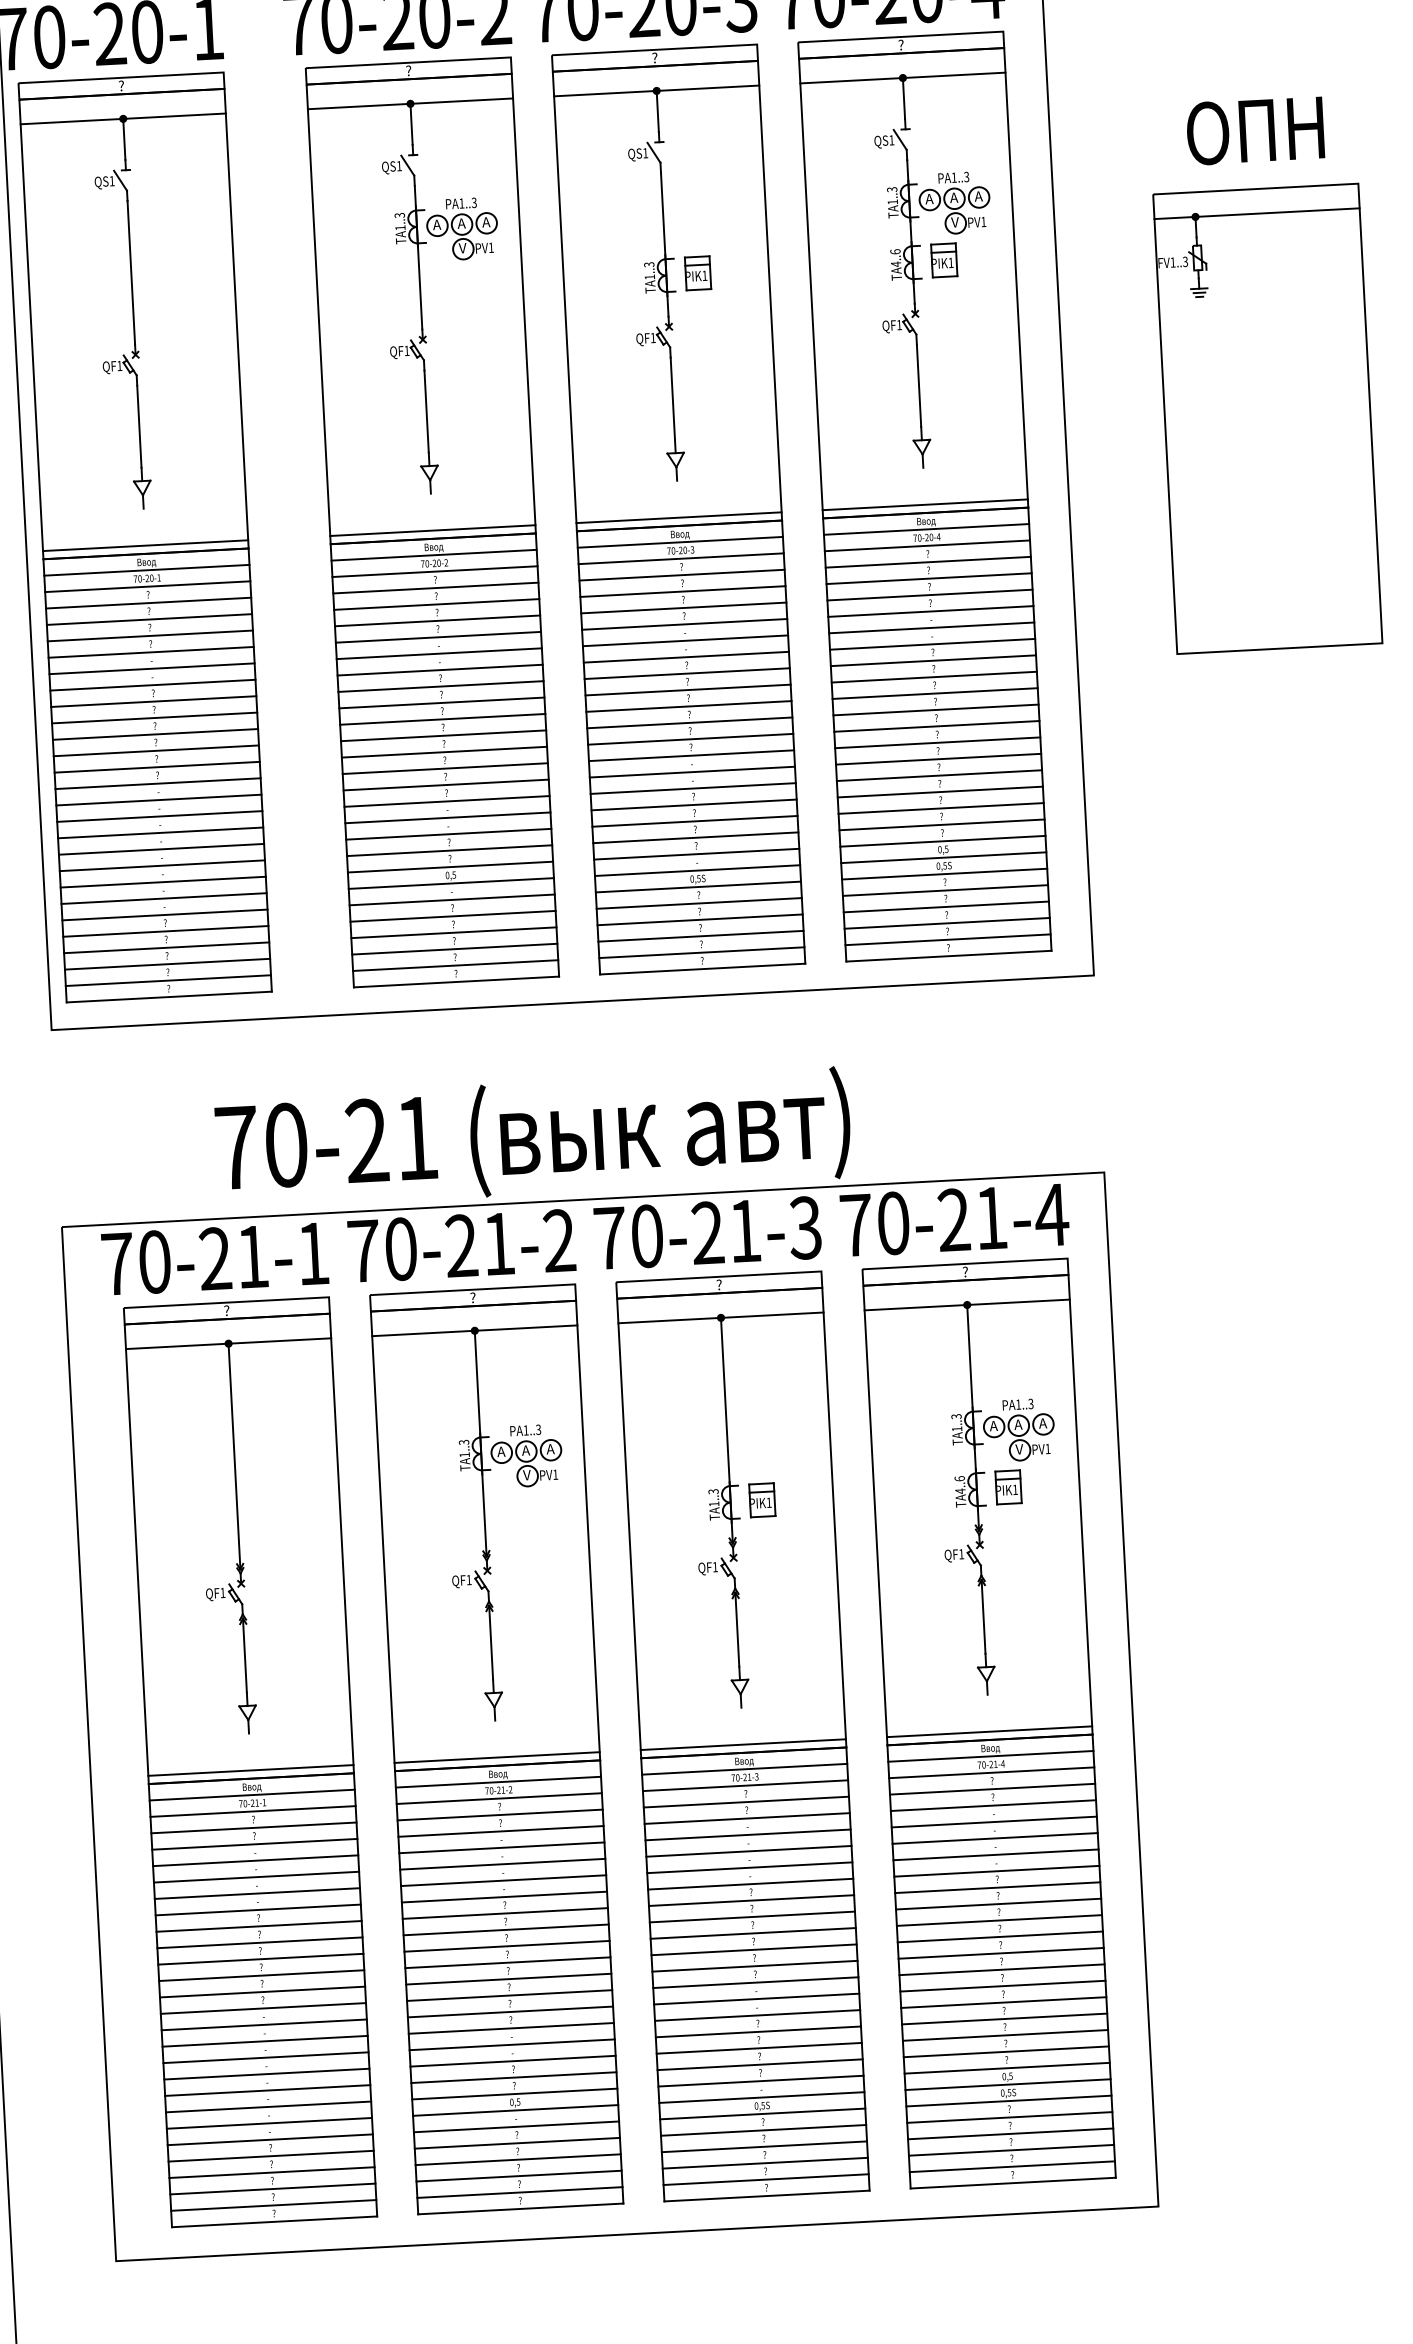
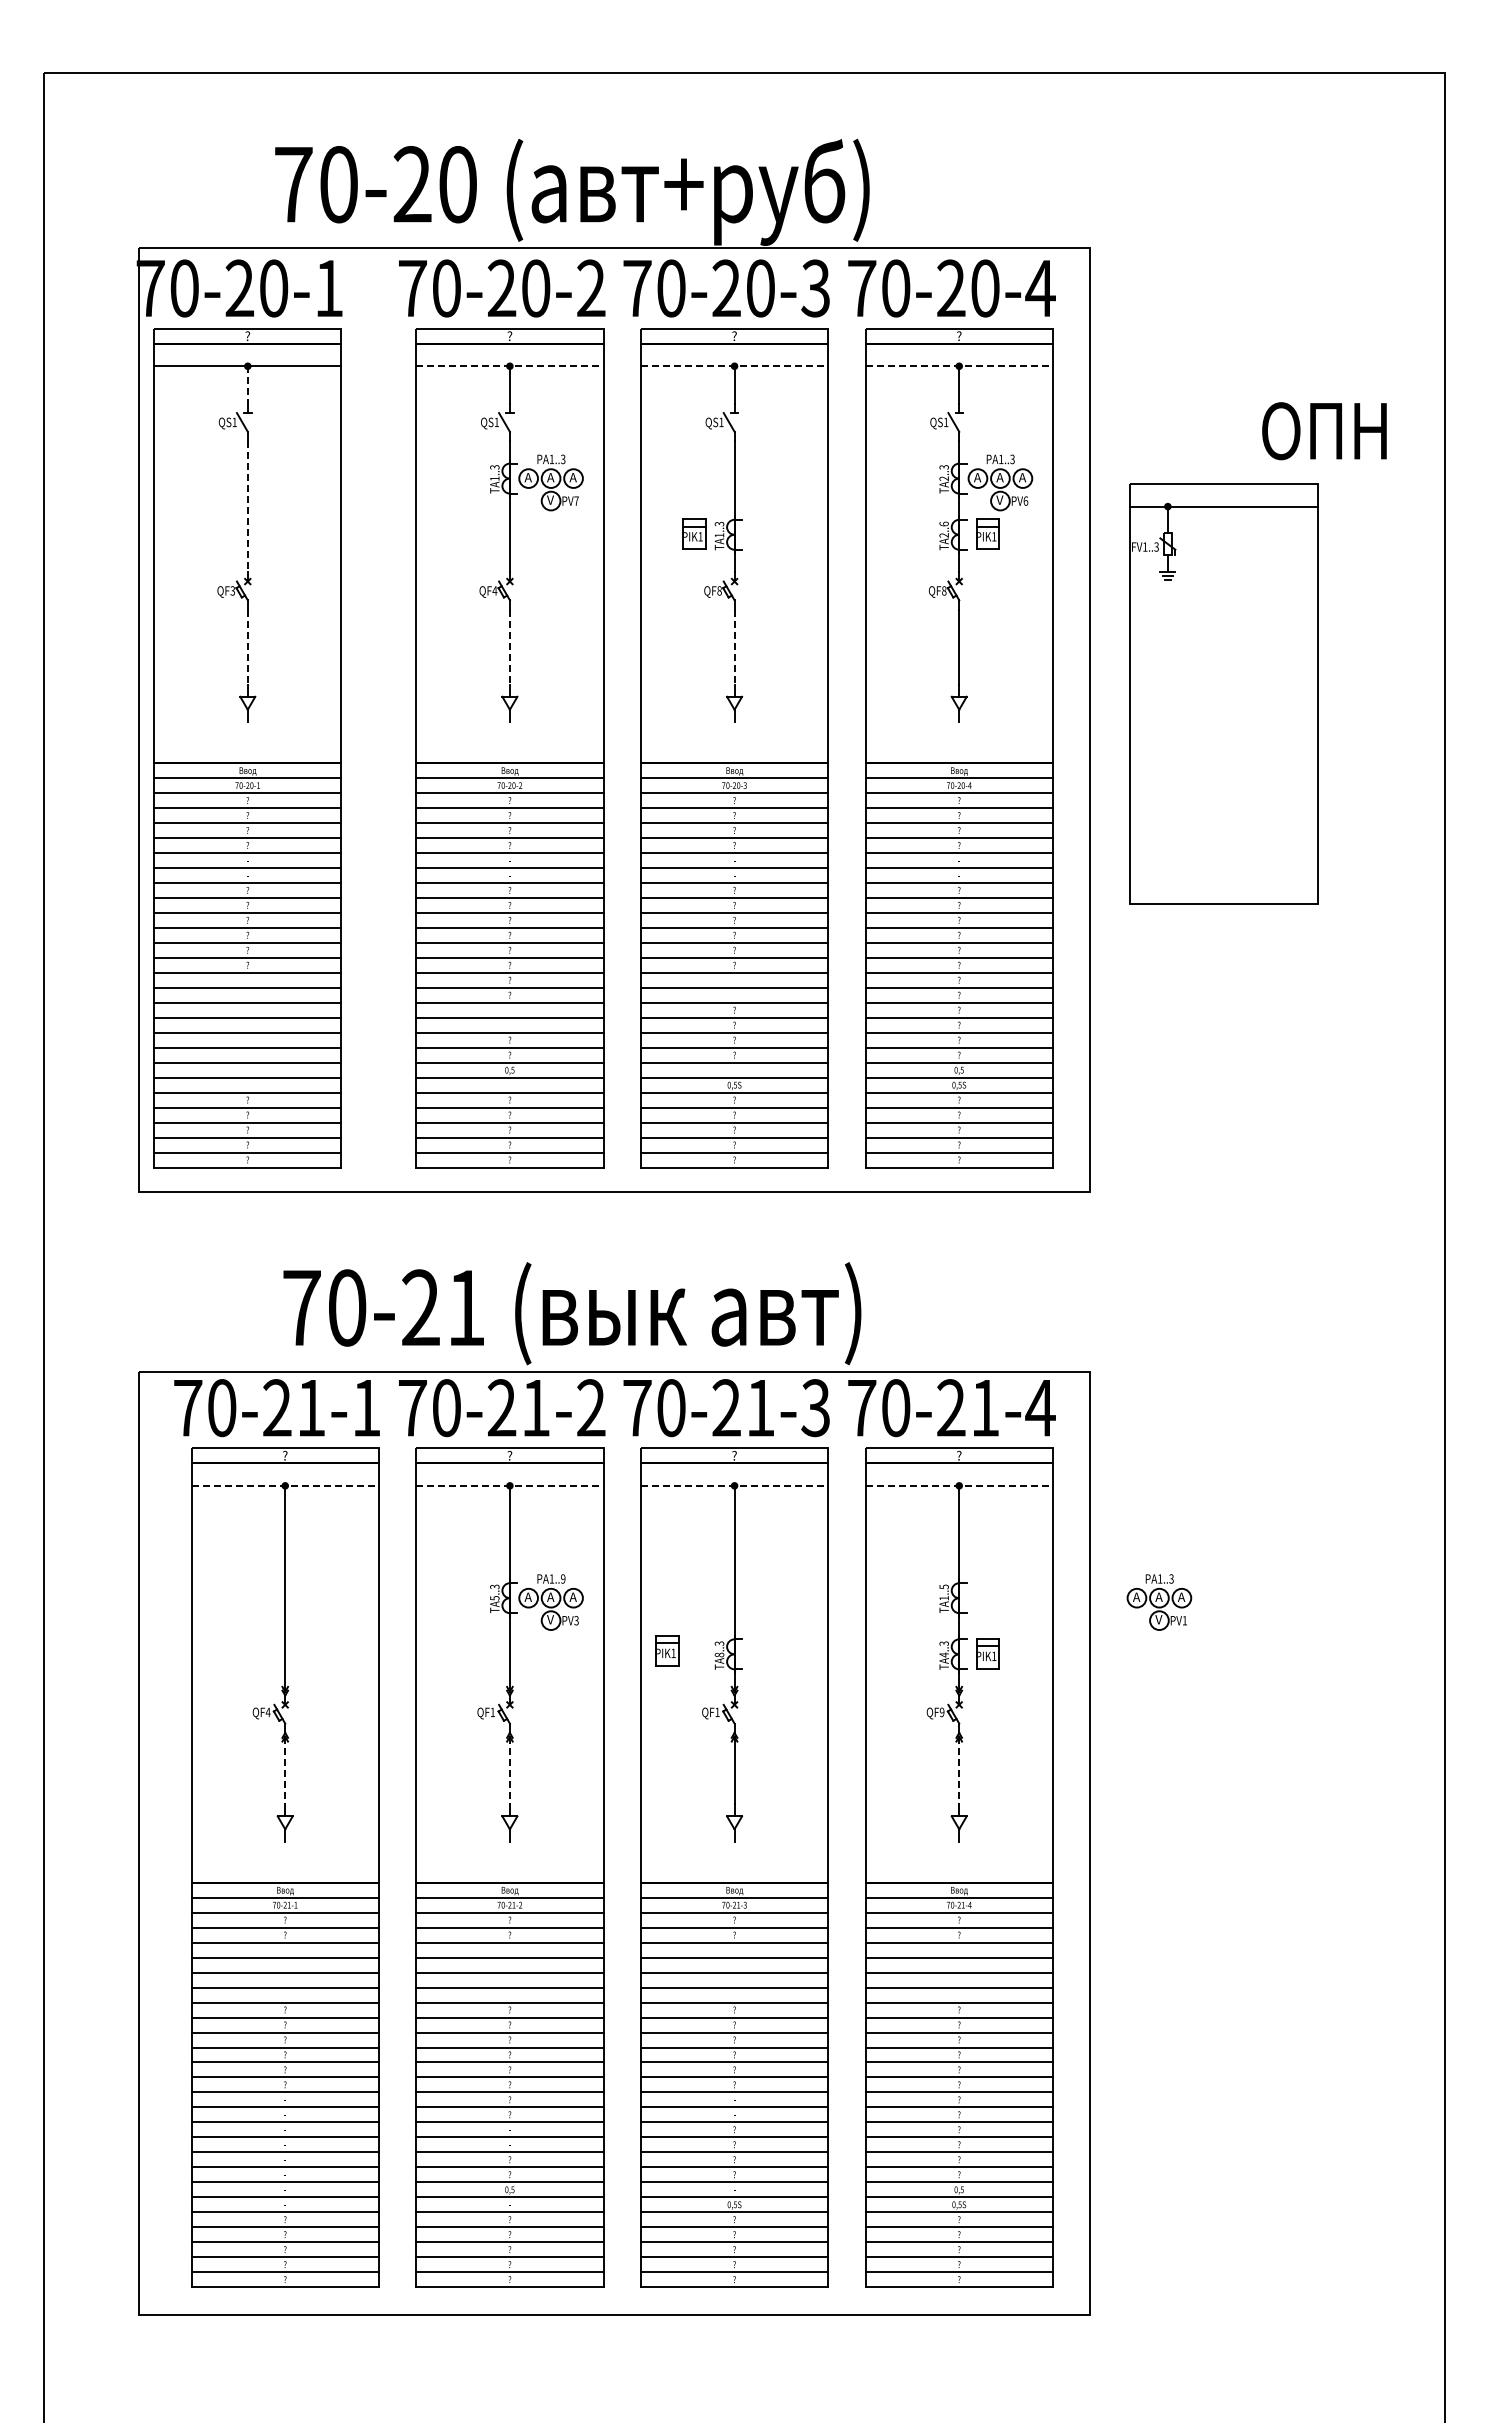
line: (903, 78) -> (959, 366), solid -> dashed
line: (656, 91) -> (734, 366), solid -> dashed
line: (410, 104) -> (509, 366), solid -> dashed
text: (1255, 131) -> (1324, 431), moved
line: (124, 139) -> (247, 385), solid -> dashed
text: (892, 201) -> (943, 478), TA1..3 -> TA2..3
text: (983, 221) -> (1025, 500), PV1 -> PV6
text: (491, 247) -> (576, 500), PV1 -> PV7
text: (895, 264) -> (943, 535), TA4..6 -> TA2..6
line: (130, 272) -> (247, 506), solid -> dashed
part: (698, 272) -> (694, 533), moved
text: (899, 324) -> (944, 590), QF1 -> QF8
text: (653, 337) -> (719, 590), QF1 -> QF8
text: (406, 350) -> (494, 590), QF1 -> QF4
text: (119, 365) -> (232, 590), QF1 -> QF3
line: (672, 399) -> (734, 647), solid -> dashed
line: (426, 412) -> (509, 647), solid -> dashed
part: (1267, 418) -> (1223, 693), moved
line: (139, 427) -> (247, 647), solid -> dashed
line: (924, 504) -> (958, 755), removed
line: (678, 517) -> (734, 755), removed
line: (432, 530) -> (509, 755), removed
line: (145, 545) -> (247, 755), removed
line: (967, 1304) -> (959, 1485), solid -> dashed
line: (720, 1317) -> (734, 1485), solid -> dashed
line: (474, 1330) -> (509, 1485), solid -> dashed
line: (228, 1343) -> (285, 1485), solid -> dashed
text: (955, 1416) -> (943, 1586), TA1..3 -> TA1..5
text: (538, 1430) -> (563, 1579), PA1..3 -> PA1..9
part: (1019, 1430) -> (1159, 1602), moved
text: (464, 1455) -> (494, 1598), TA1..3 -> TA5..3
text: (555, 1474) -> (576, 1620), PV1 -> PV3
text: (959, 1478) -> (943, 1643), TA4..6 -> TA4..3
part: (762, 1499) -> (667, 1650), moved
text: (714, 1503) -> (719, 1654), TA1..3 -> TA8..3
text: (960, 1554) -> (941, 1712), QF1 -> QF9
text: (222, 1593) -> (267, 1712), QF1 -> QF4
line: (983, 1616) -> (959, 1770), solid -> dashed
line: (490, 1642) -> (509, 1770), solid -> dashed
line: (245, 1655) -> (285, 1770), solid -> dashed
line: (988, 1732) -> (958, 1875), removed
line: (743, 1744) -> (734, 1875), removed
line: (496, 1757) -> (509, 1875), removed
line: (250, 1770) -> (284, 1875), removed

